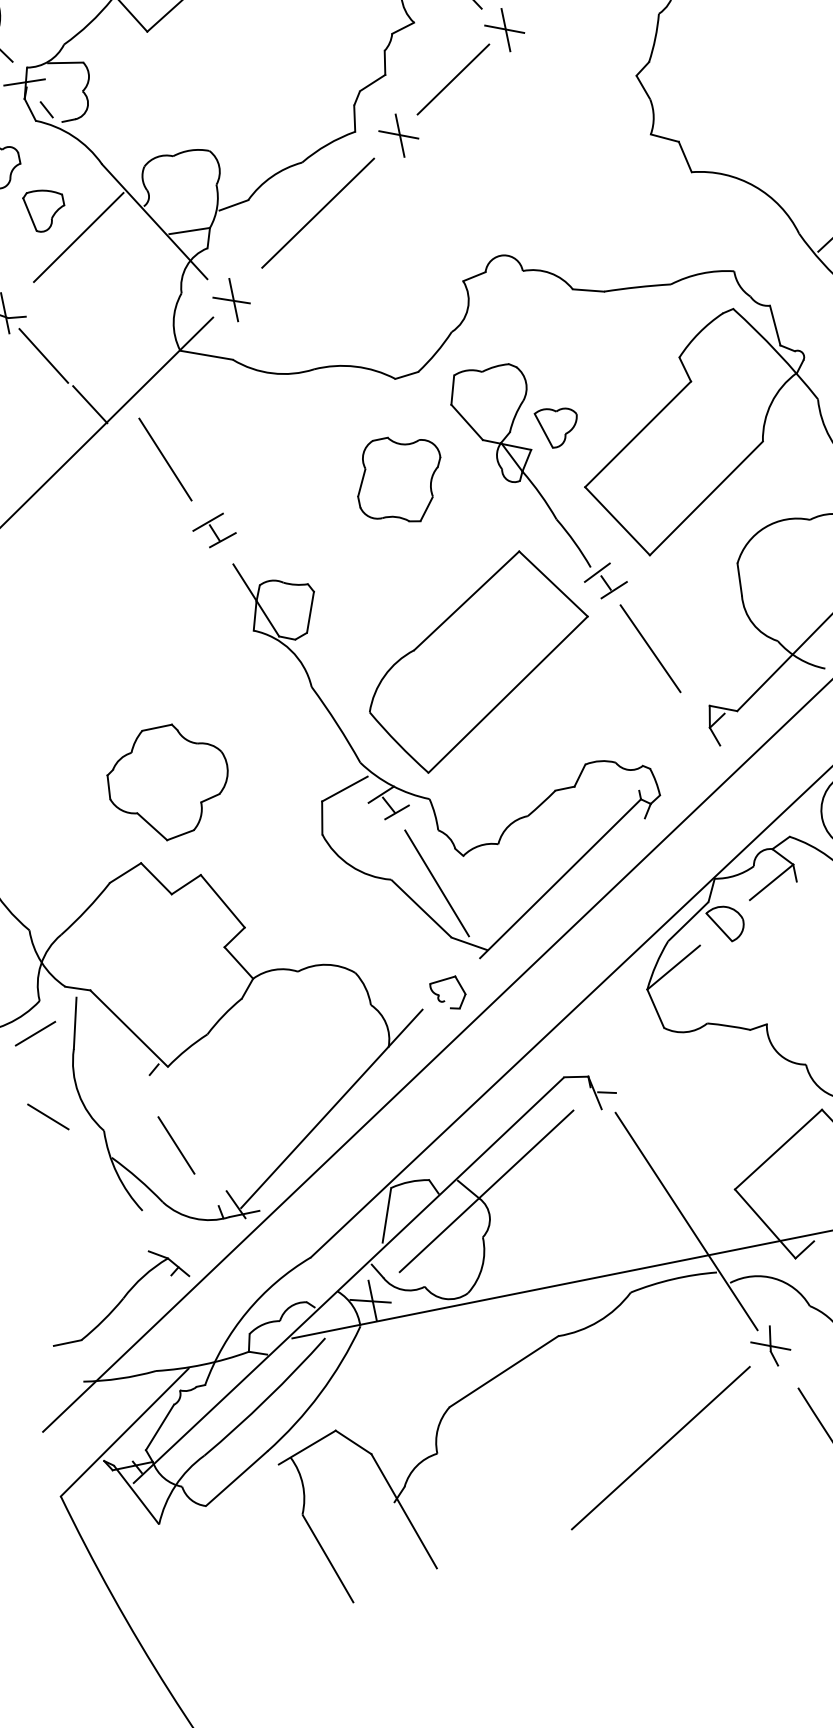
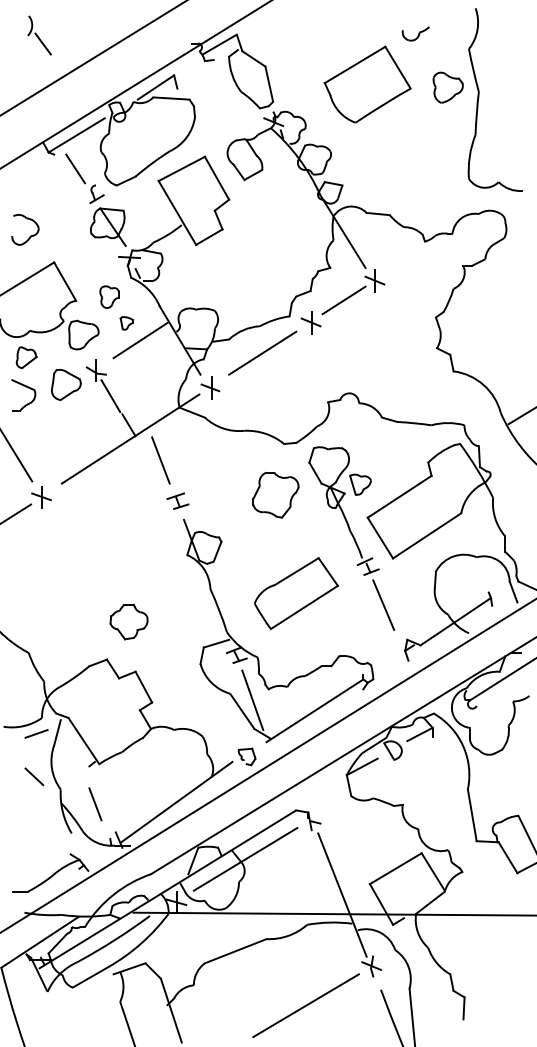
part: (44, 210) -> (126, 323), size x0.6
part: (478, 660) -> (296, 593), size x0.7
part: (167, 781) -> (128, 621), size x0.6

